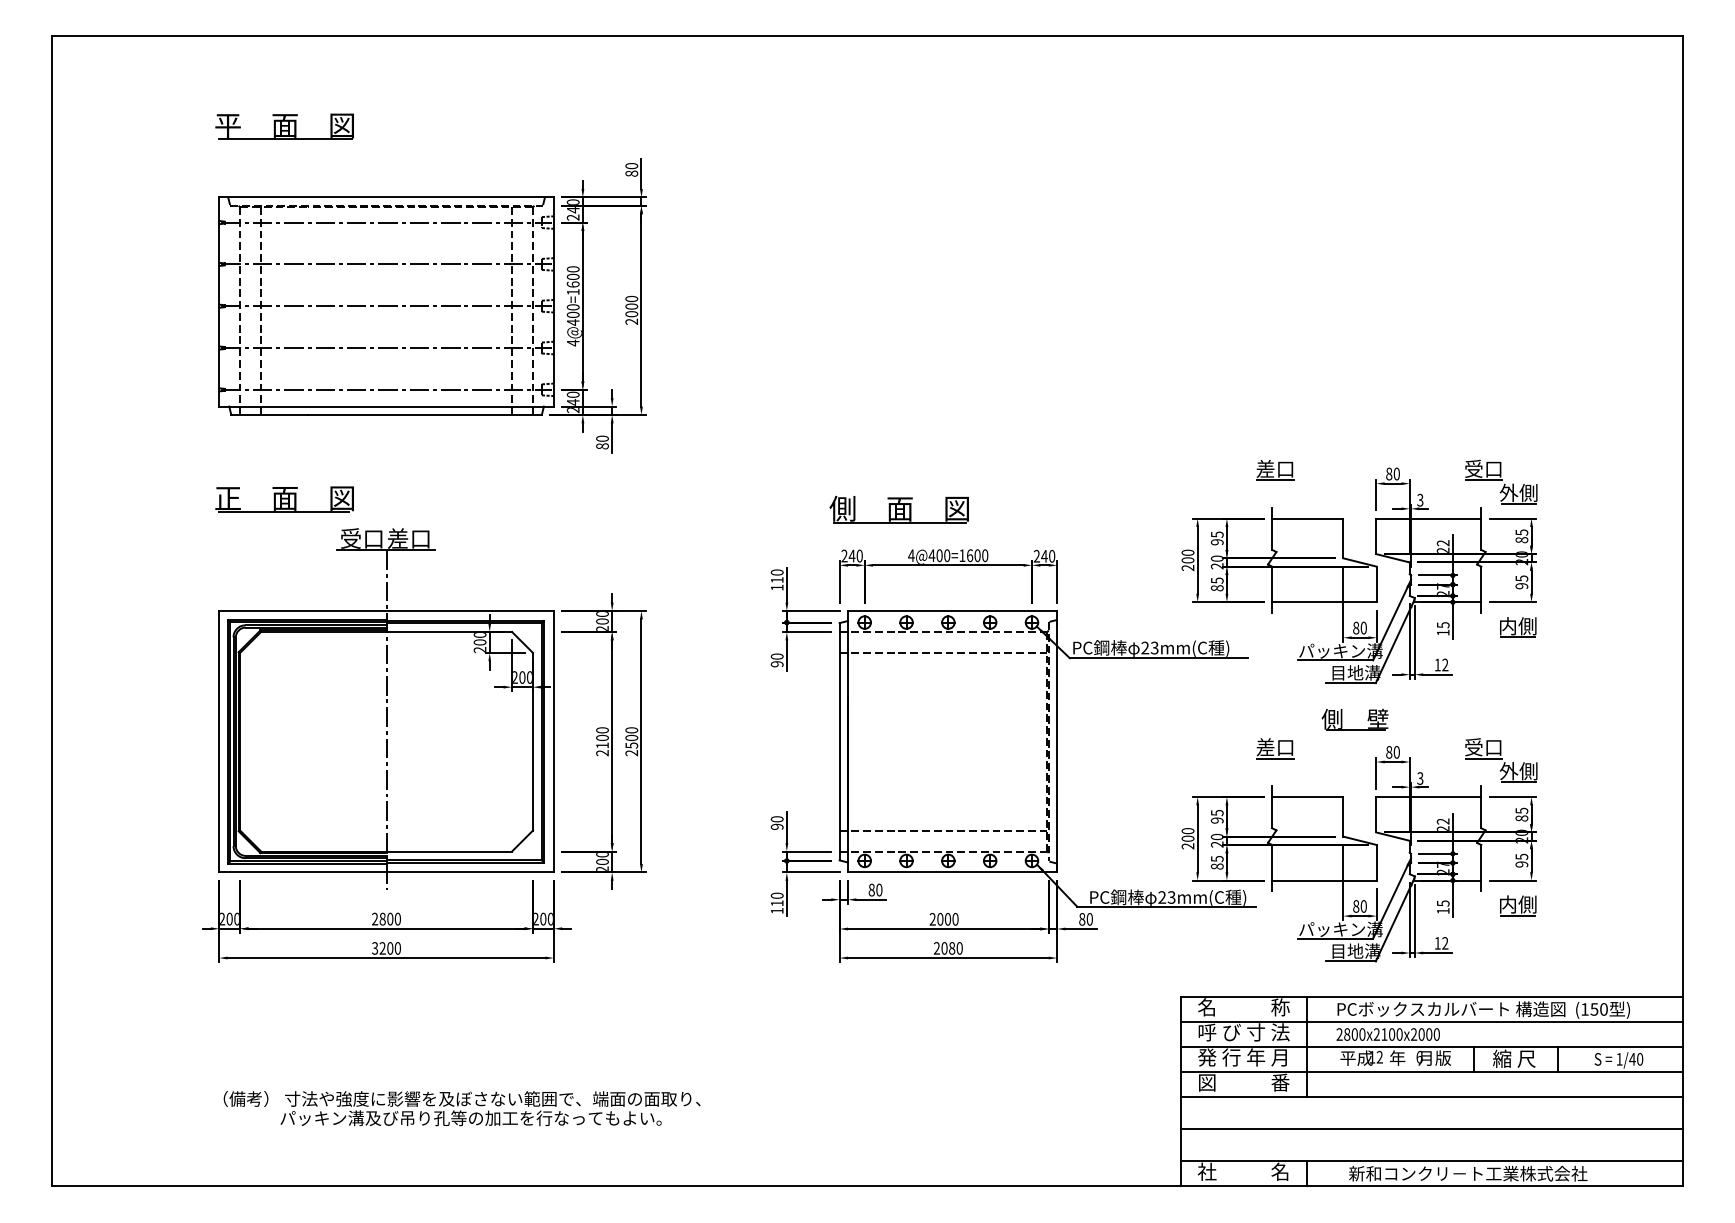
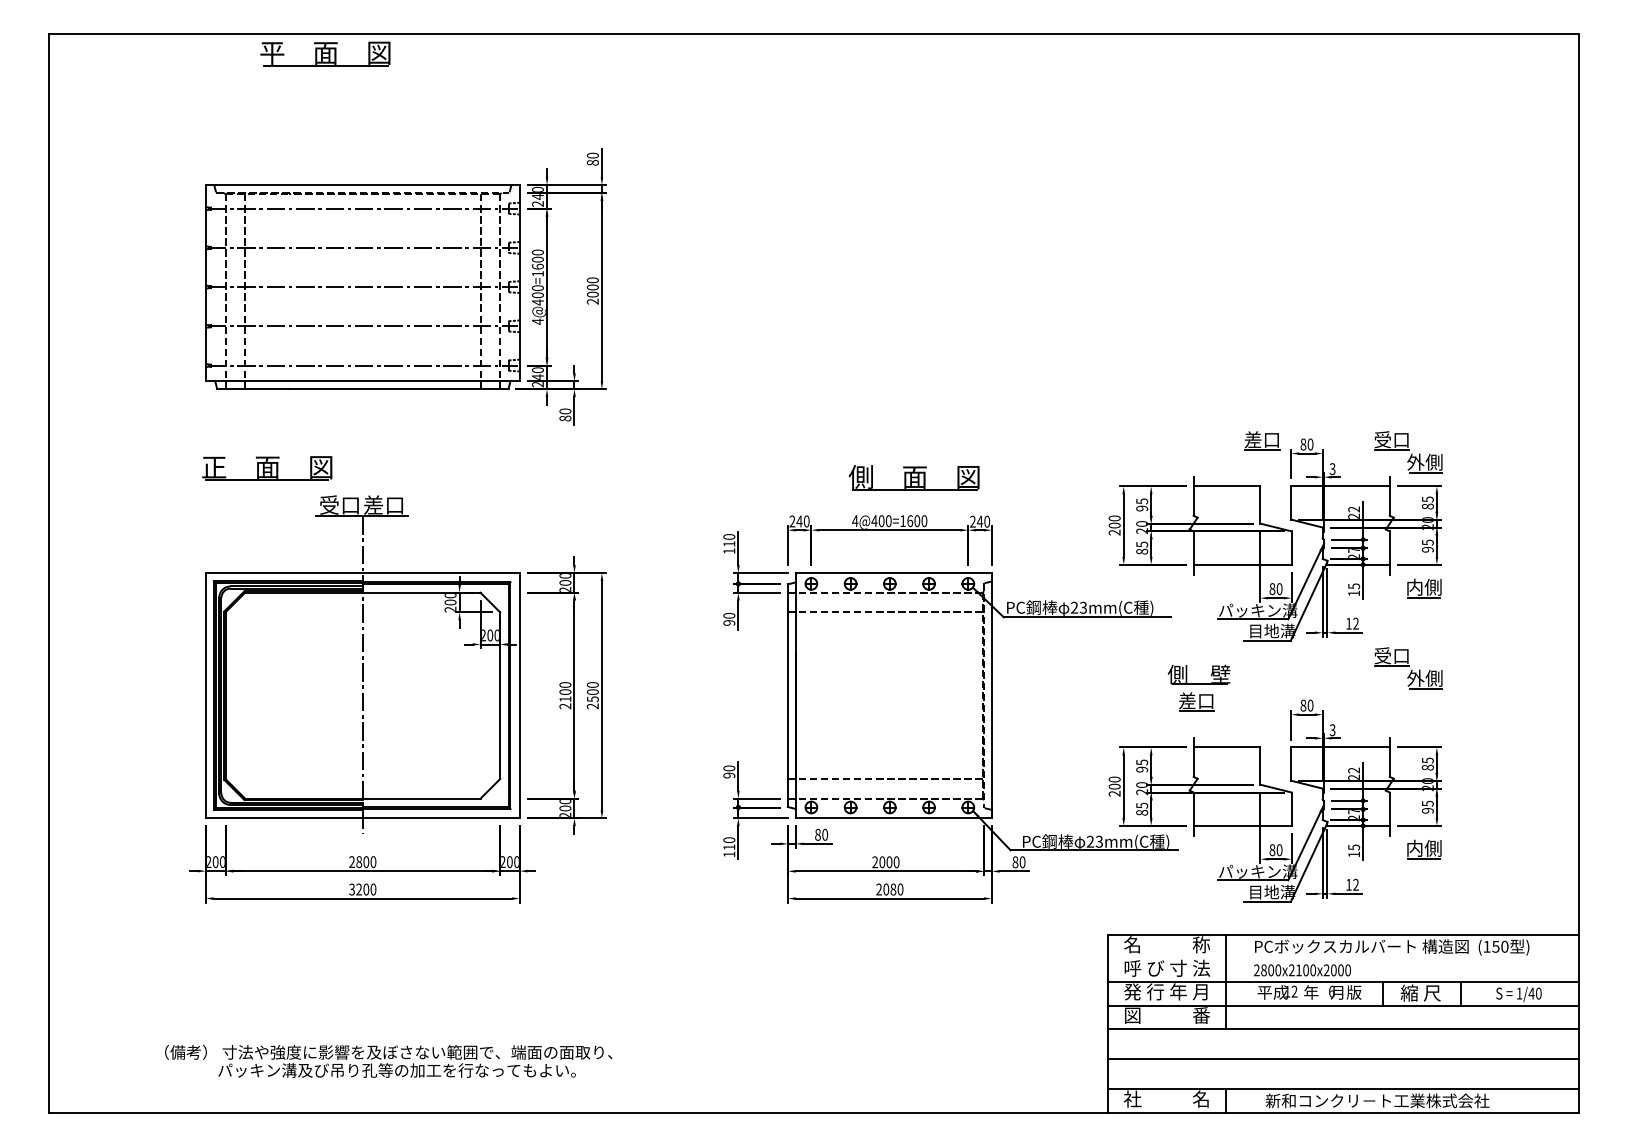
part: (284, 126) -> (325, 53), moved
part: (1275, 470) -> (1262, 441), moved
part: (898, 509) -> (913, 477), moved
part: (1354, 729) -> (1198, 684), moved
part: (1501, 760) -> (1408, 668), moved
line: (1431, 1022) -> (1343, 959), removed
text: (461, 1108) -> (388, 1061), moved

